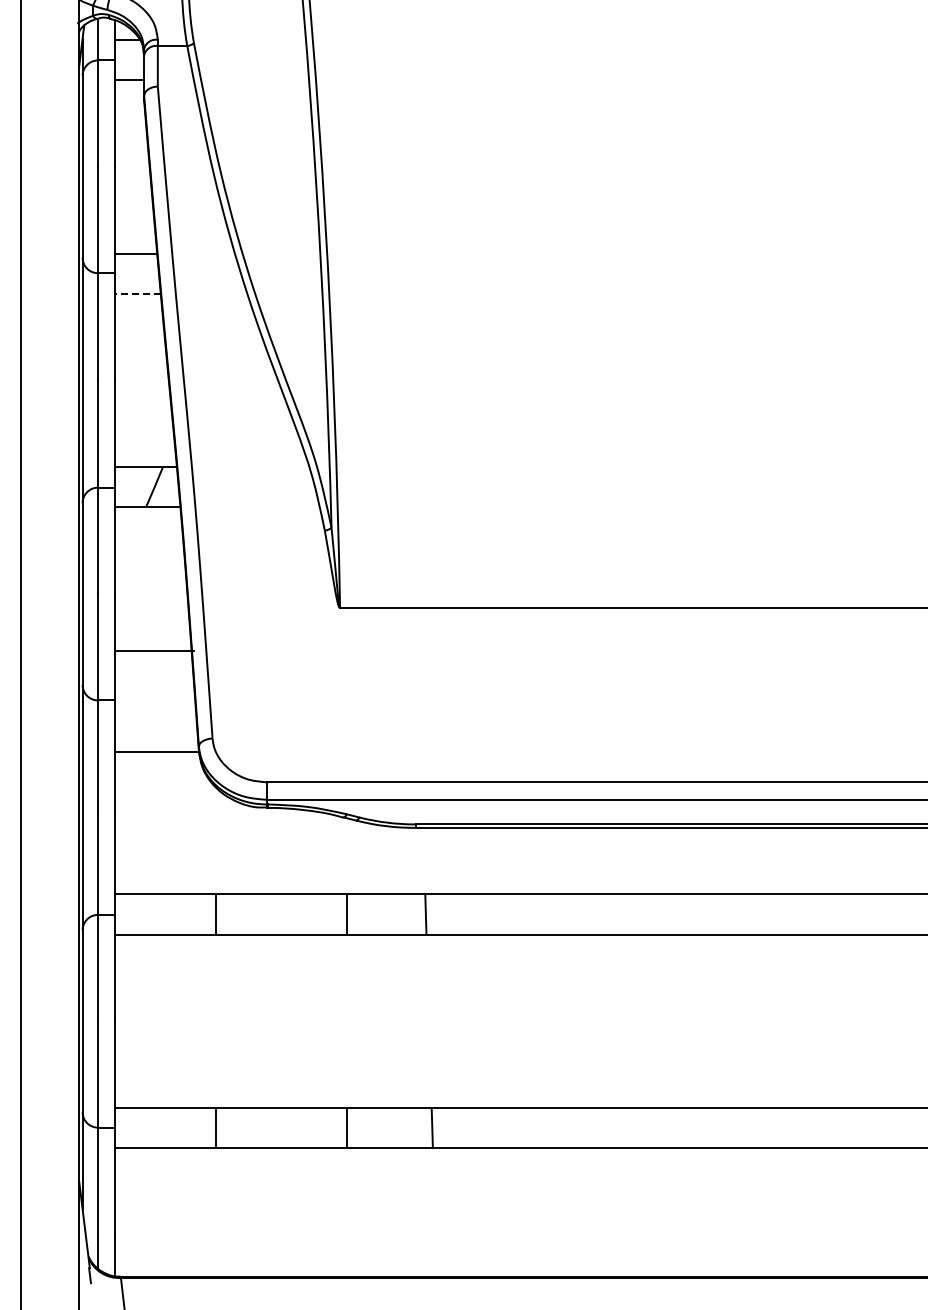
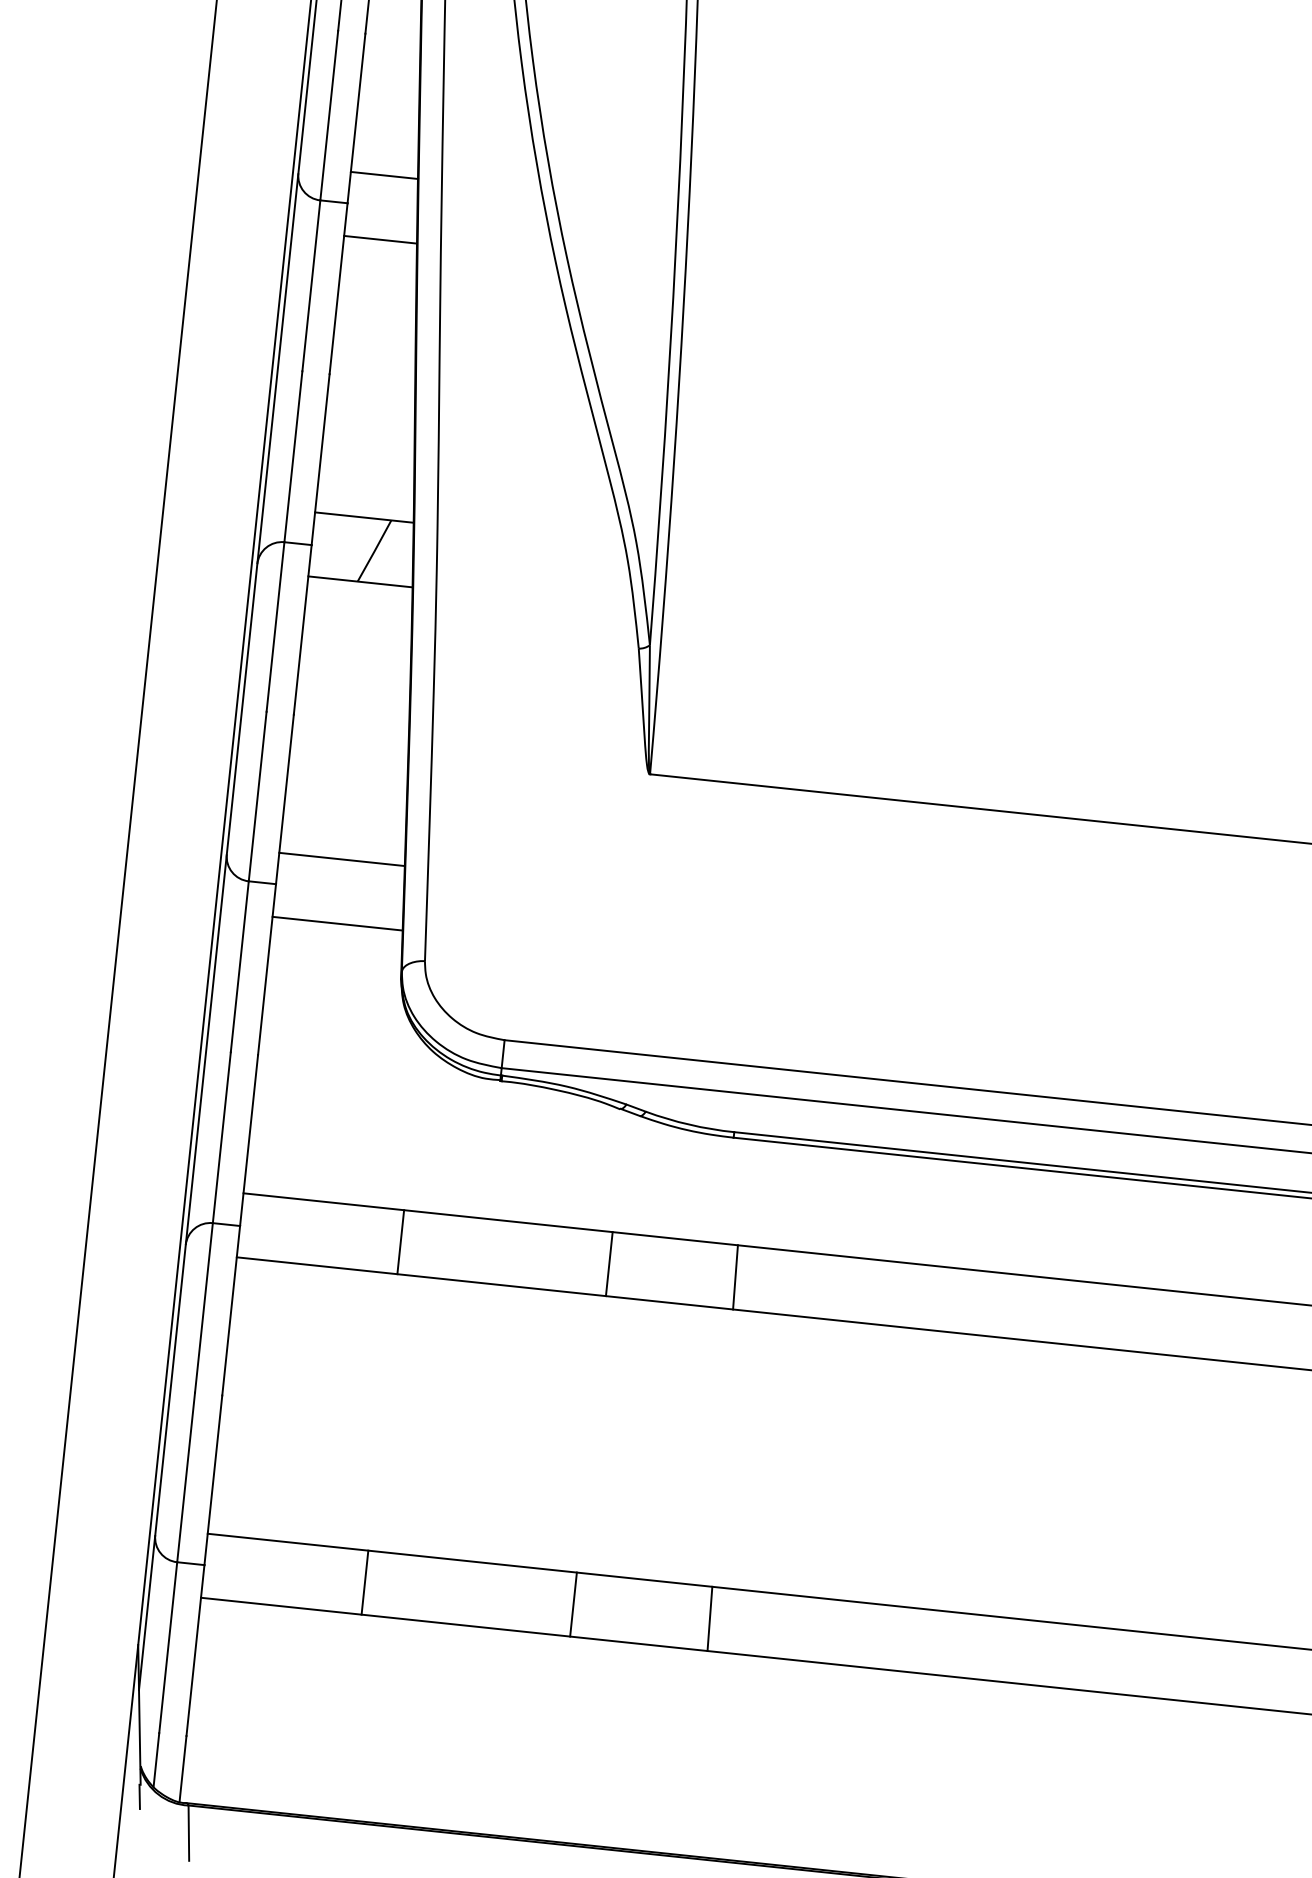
line: (137, 293) -> (379, 239), dashed -> solid
line: (154, 650) -> (342, 859), moved
line: (155, 751) -> (337, 922), moved

